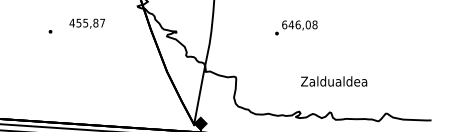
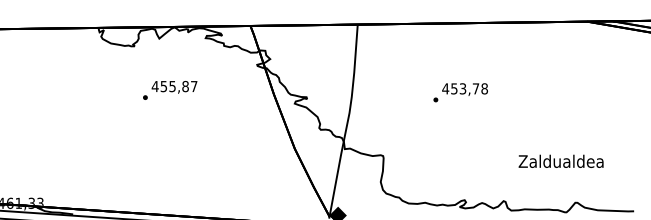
text: (87, 23) -> (174, 87), moved
text: (296, 24) -> (460, 88), 646,08 -> 453,78
text: (333, 80) -> (560, 160), moved

